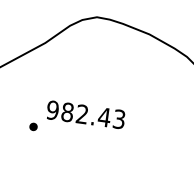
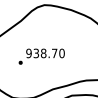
text: (92, 115) -> (48, 53), 982.43 -> 938.70

